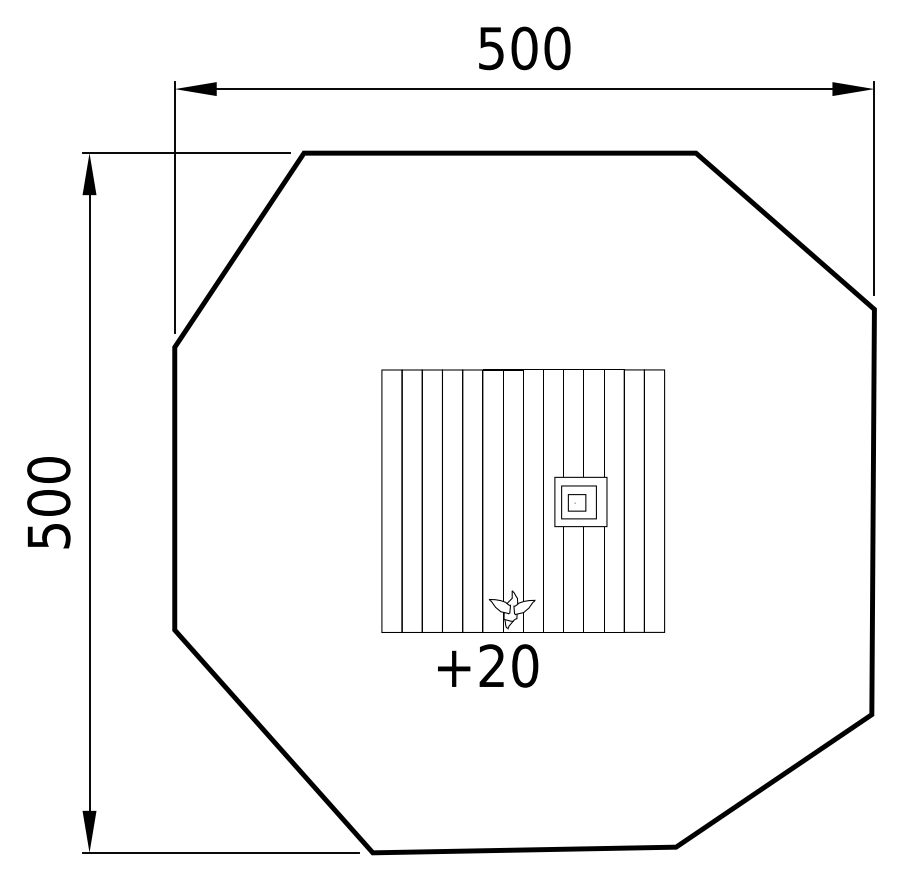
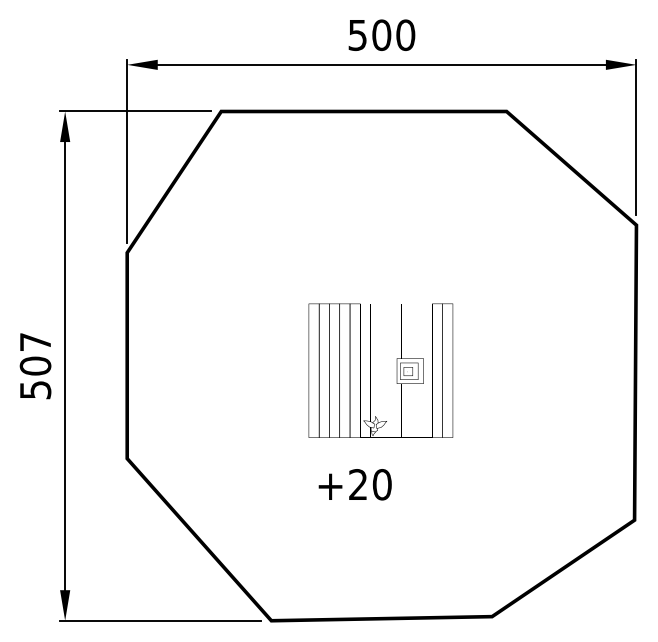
text: (48, 469) -> (35, 341), 500 -> 507
part: (522, 528) -> (380, 384), size x0.7

